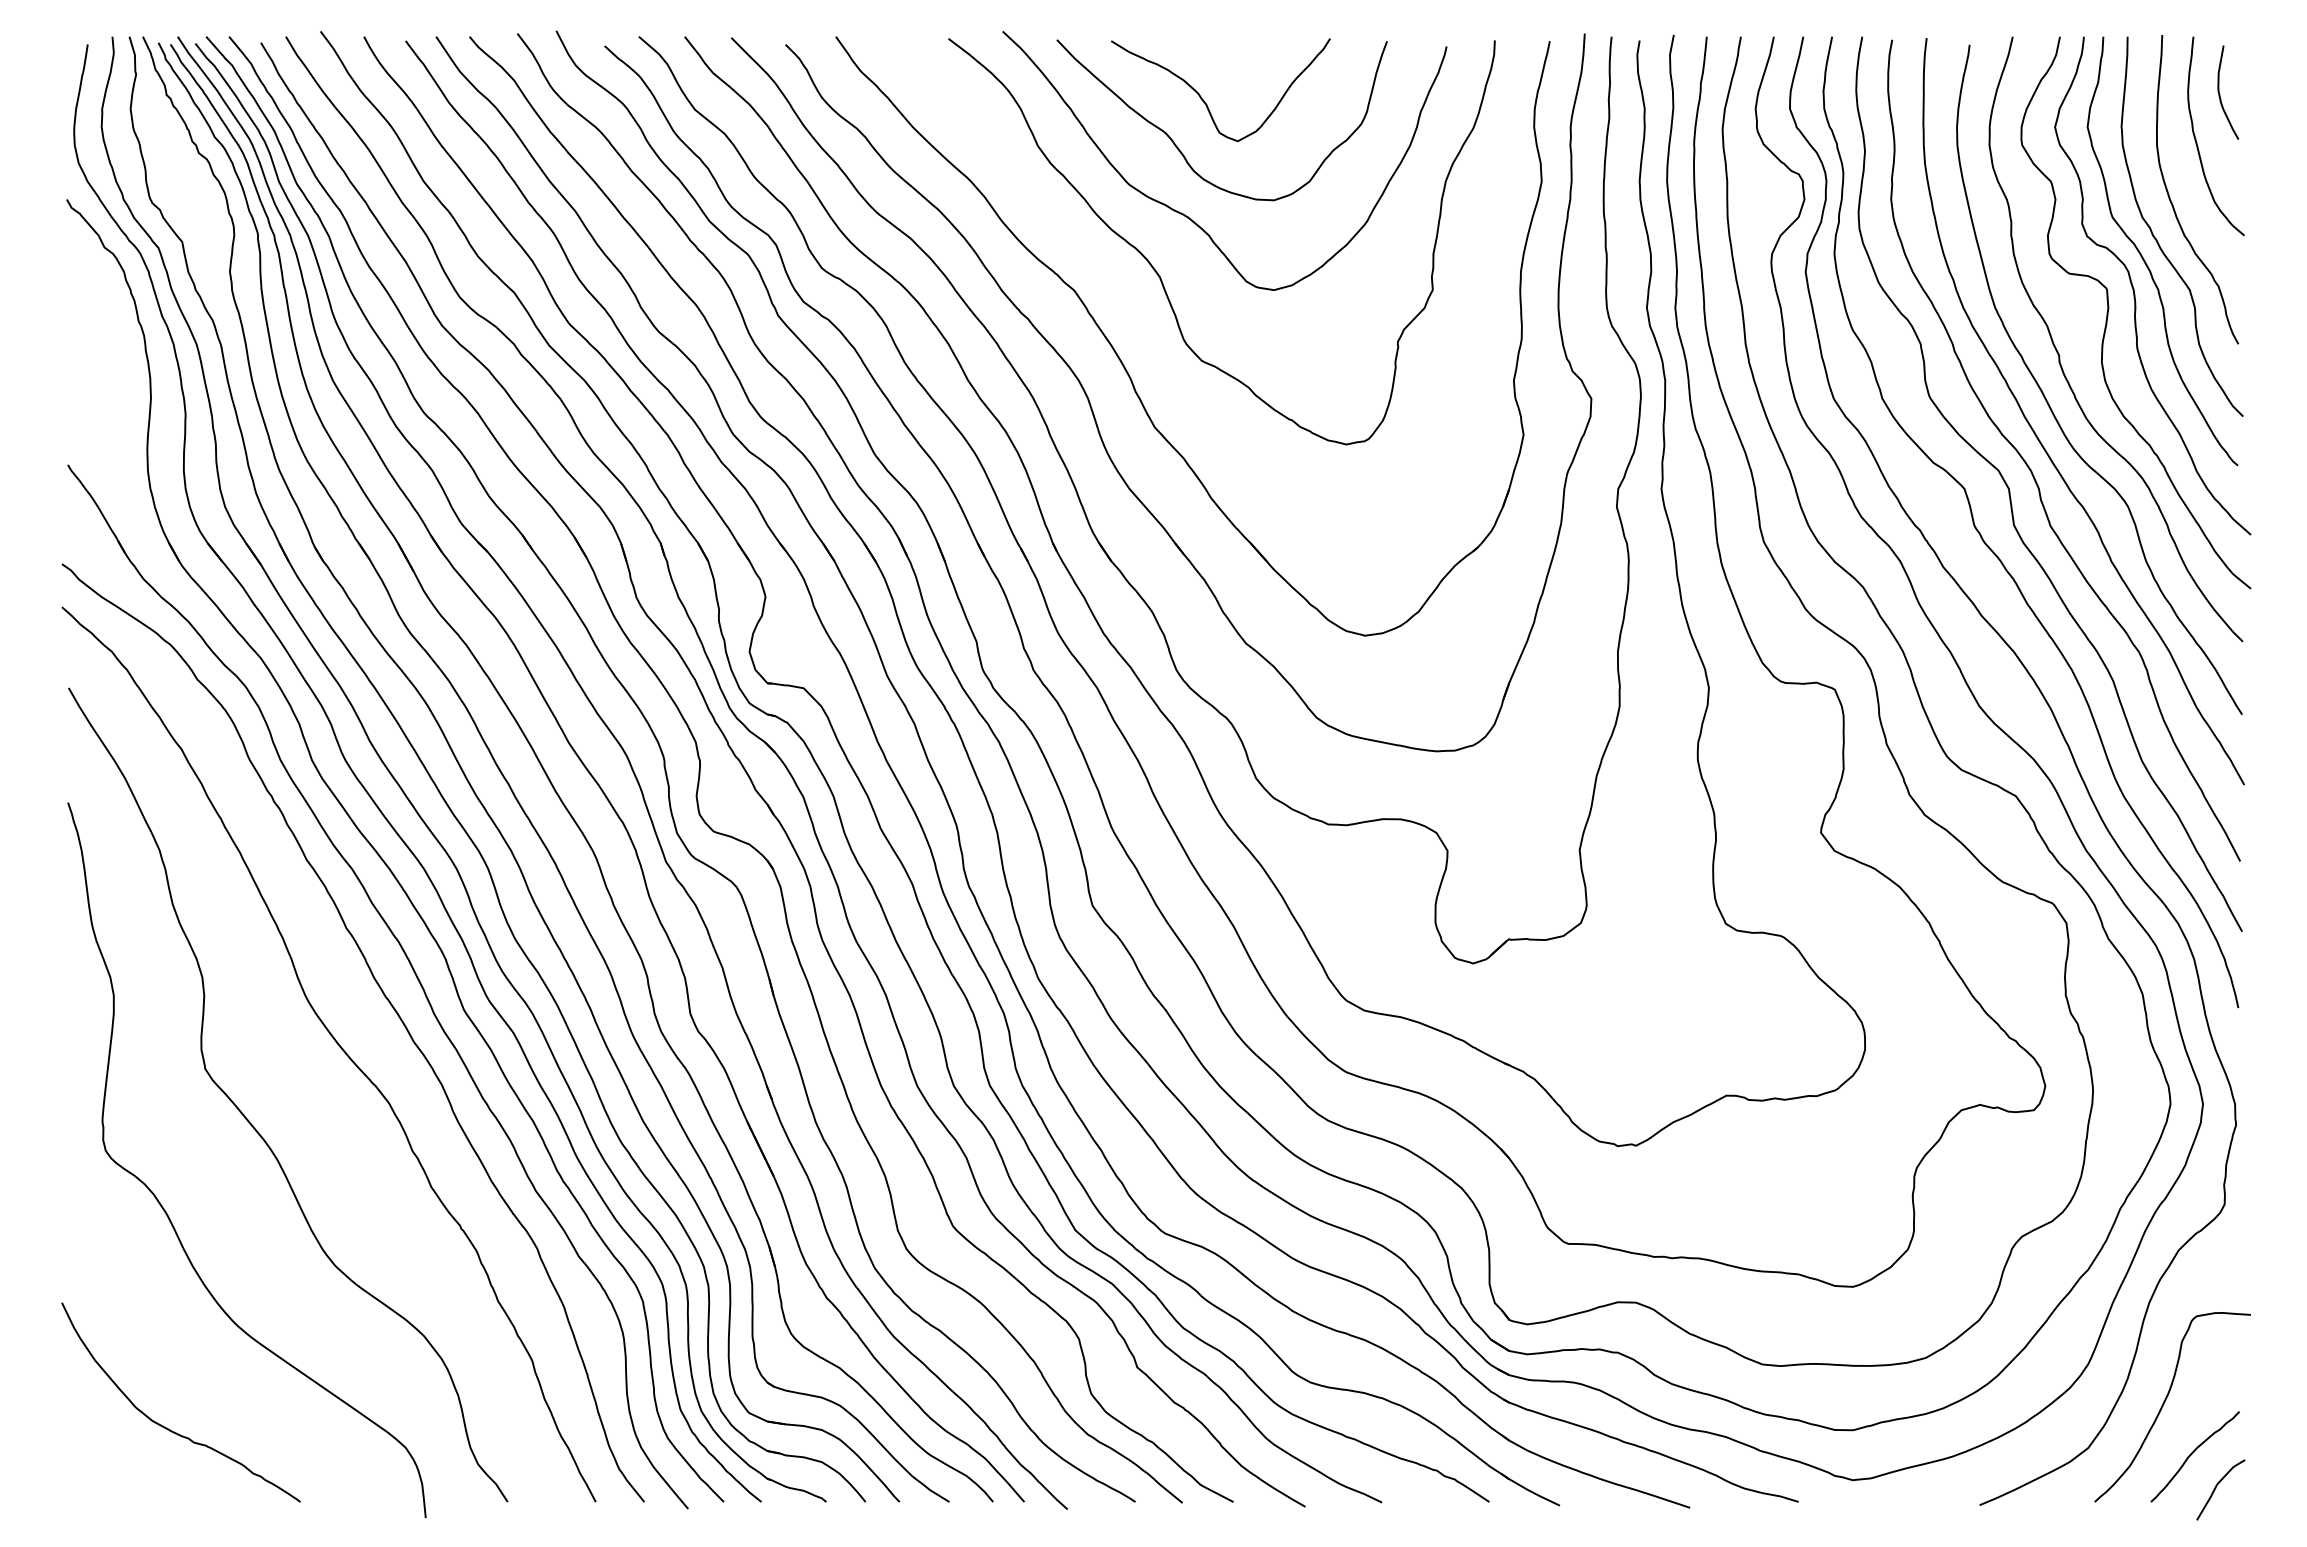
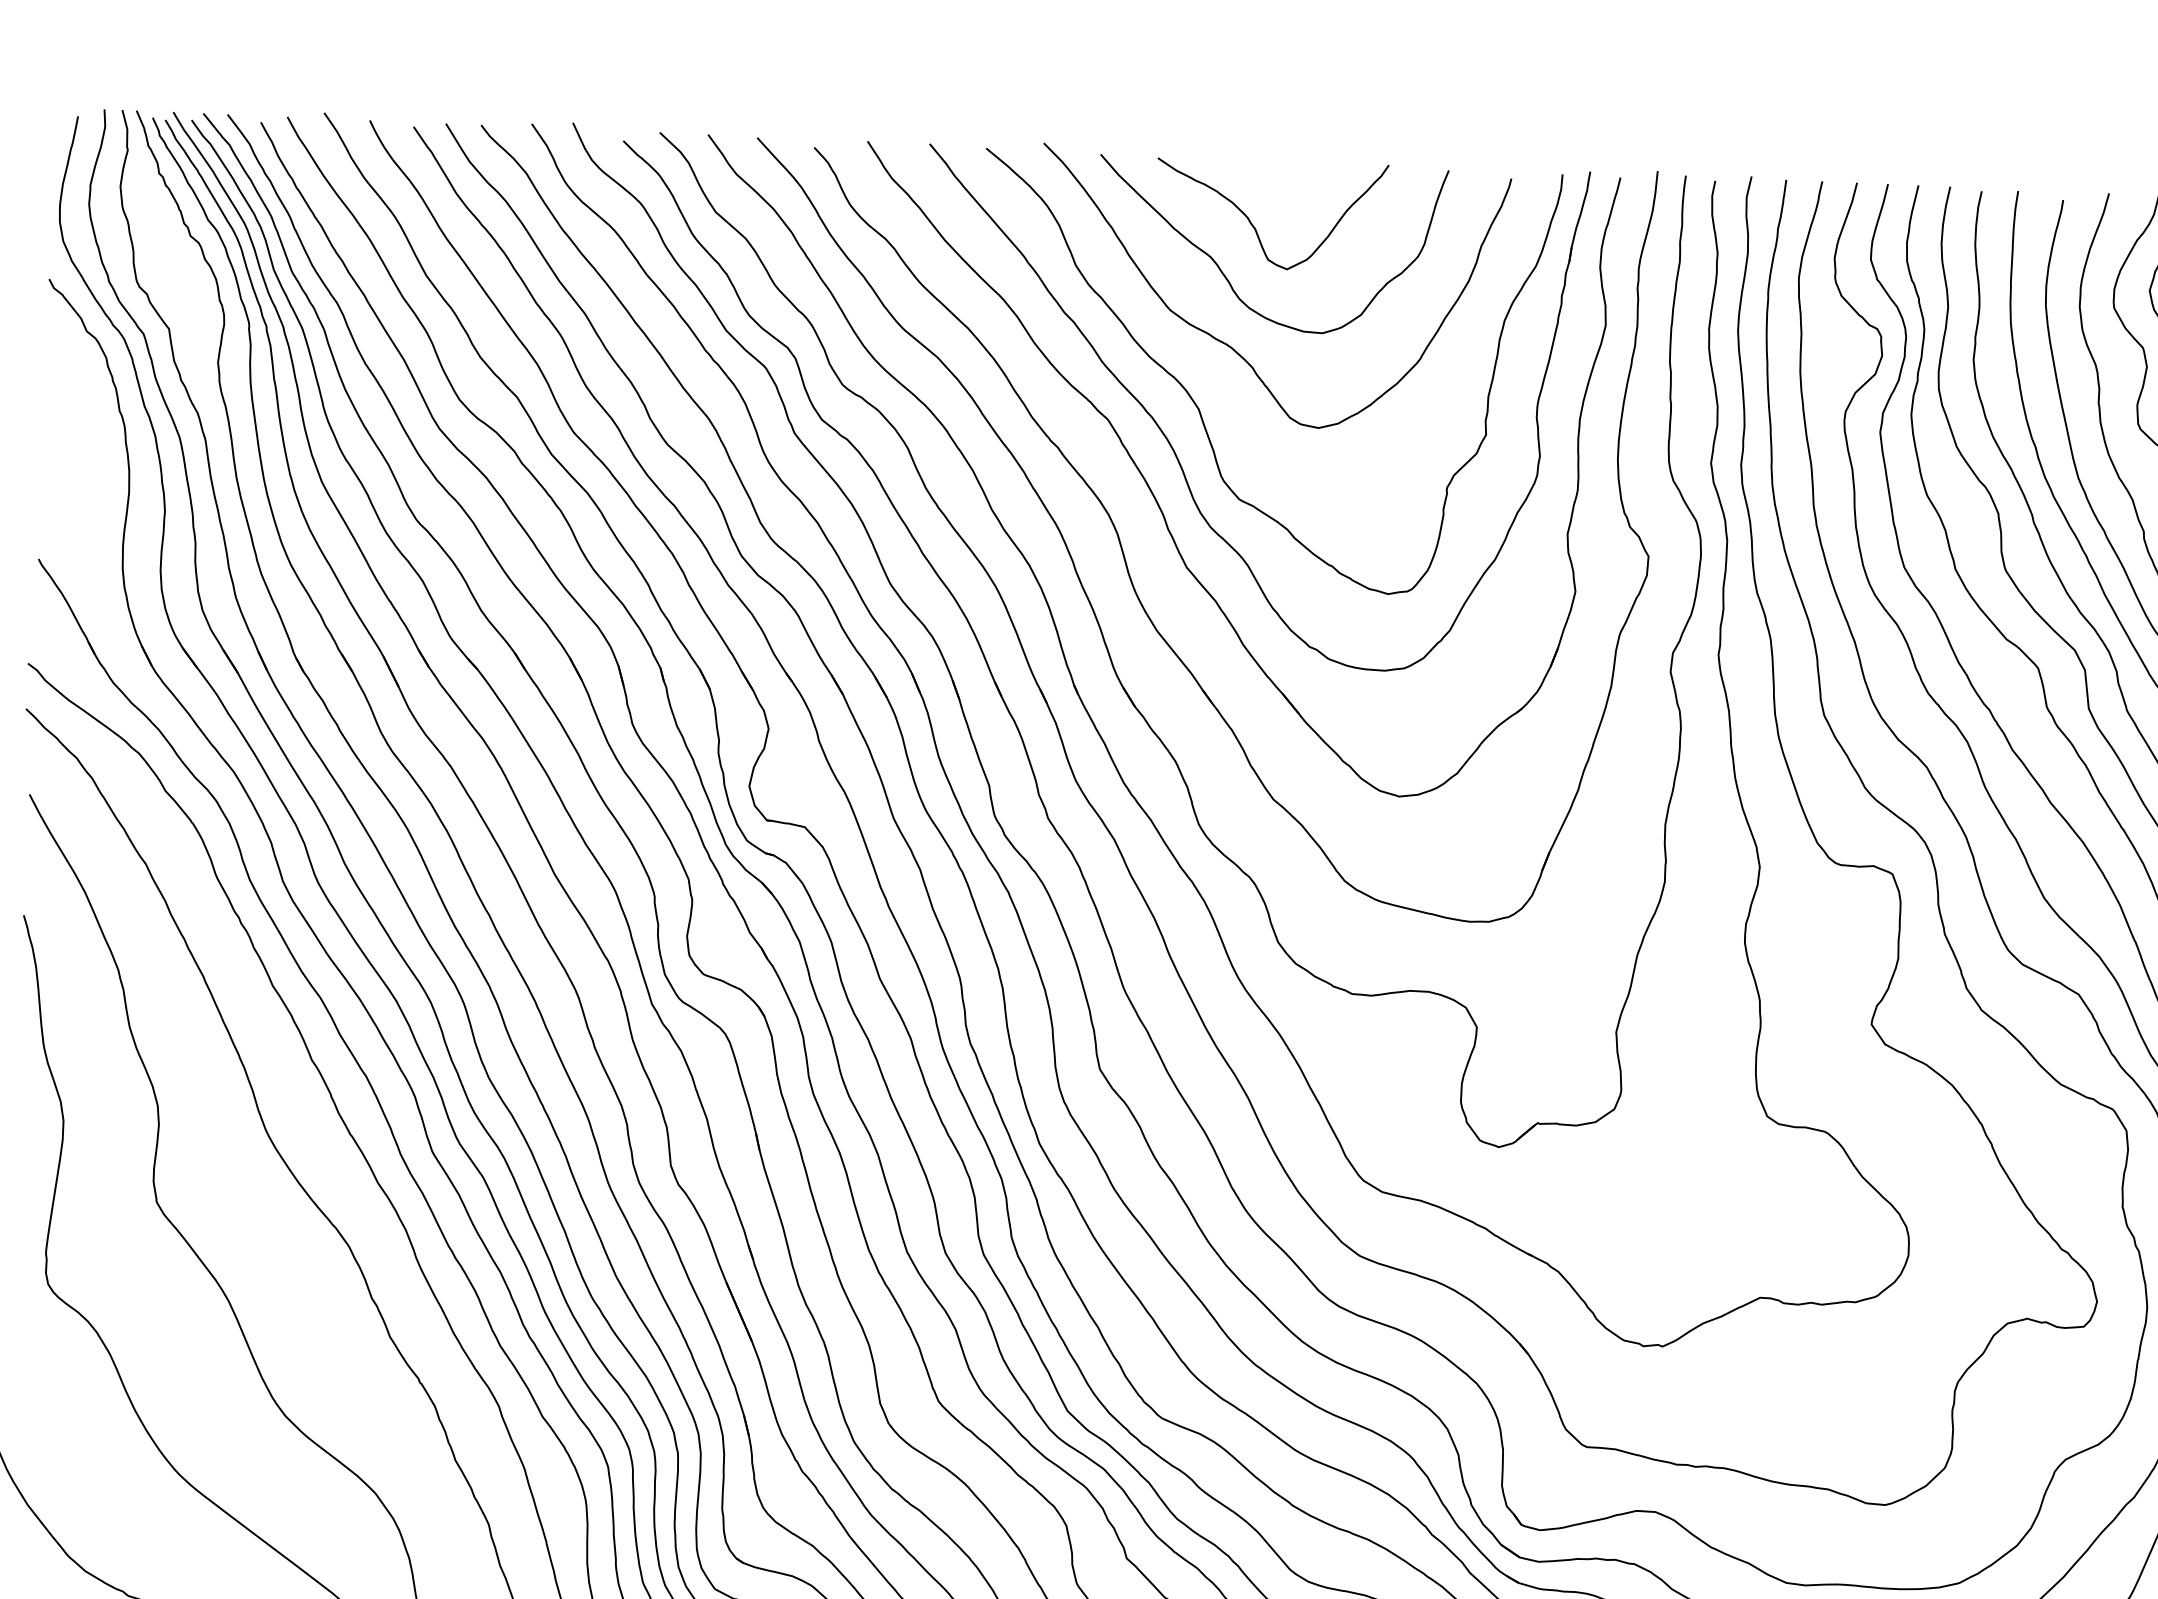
part: (1137, 314) -> (1173, 447), added

